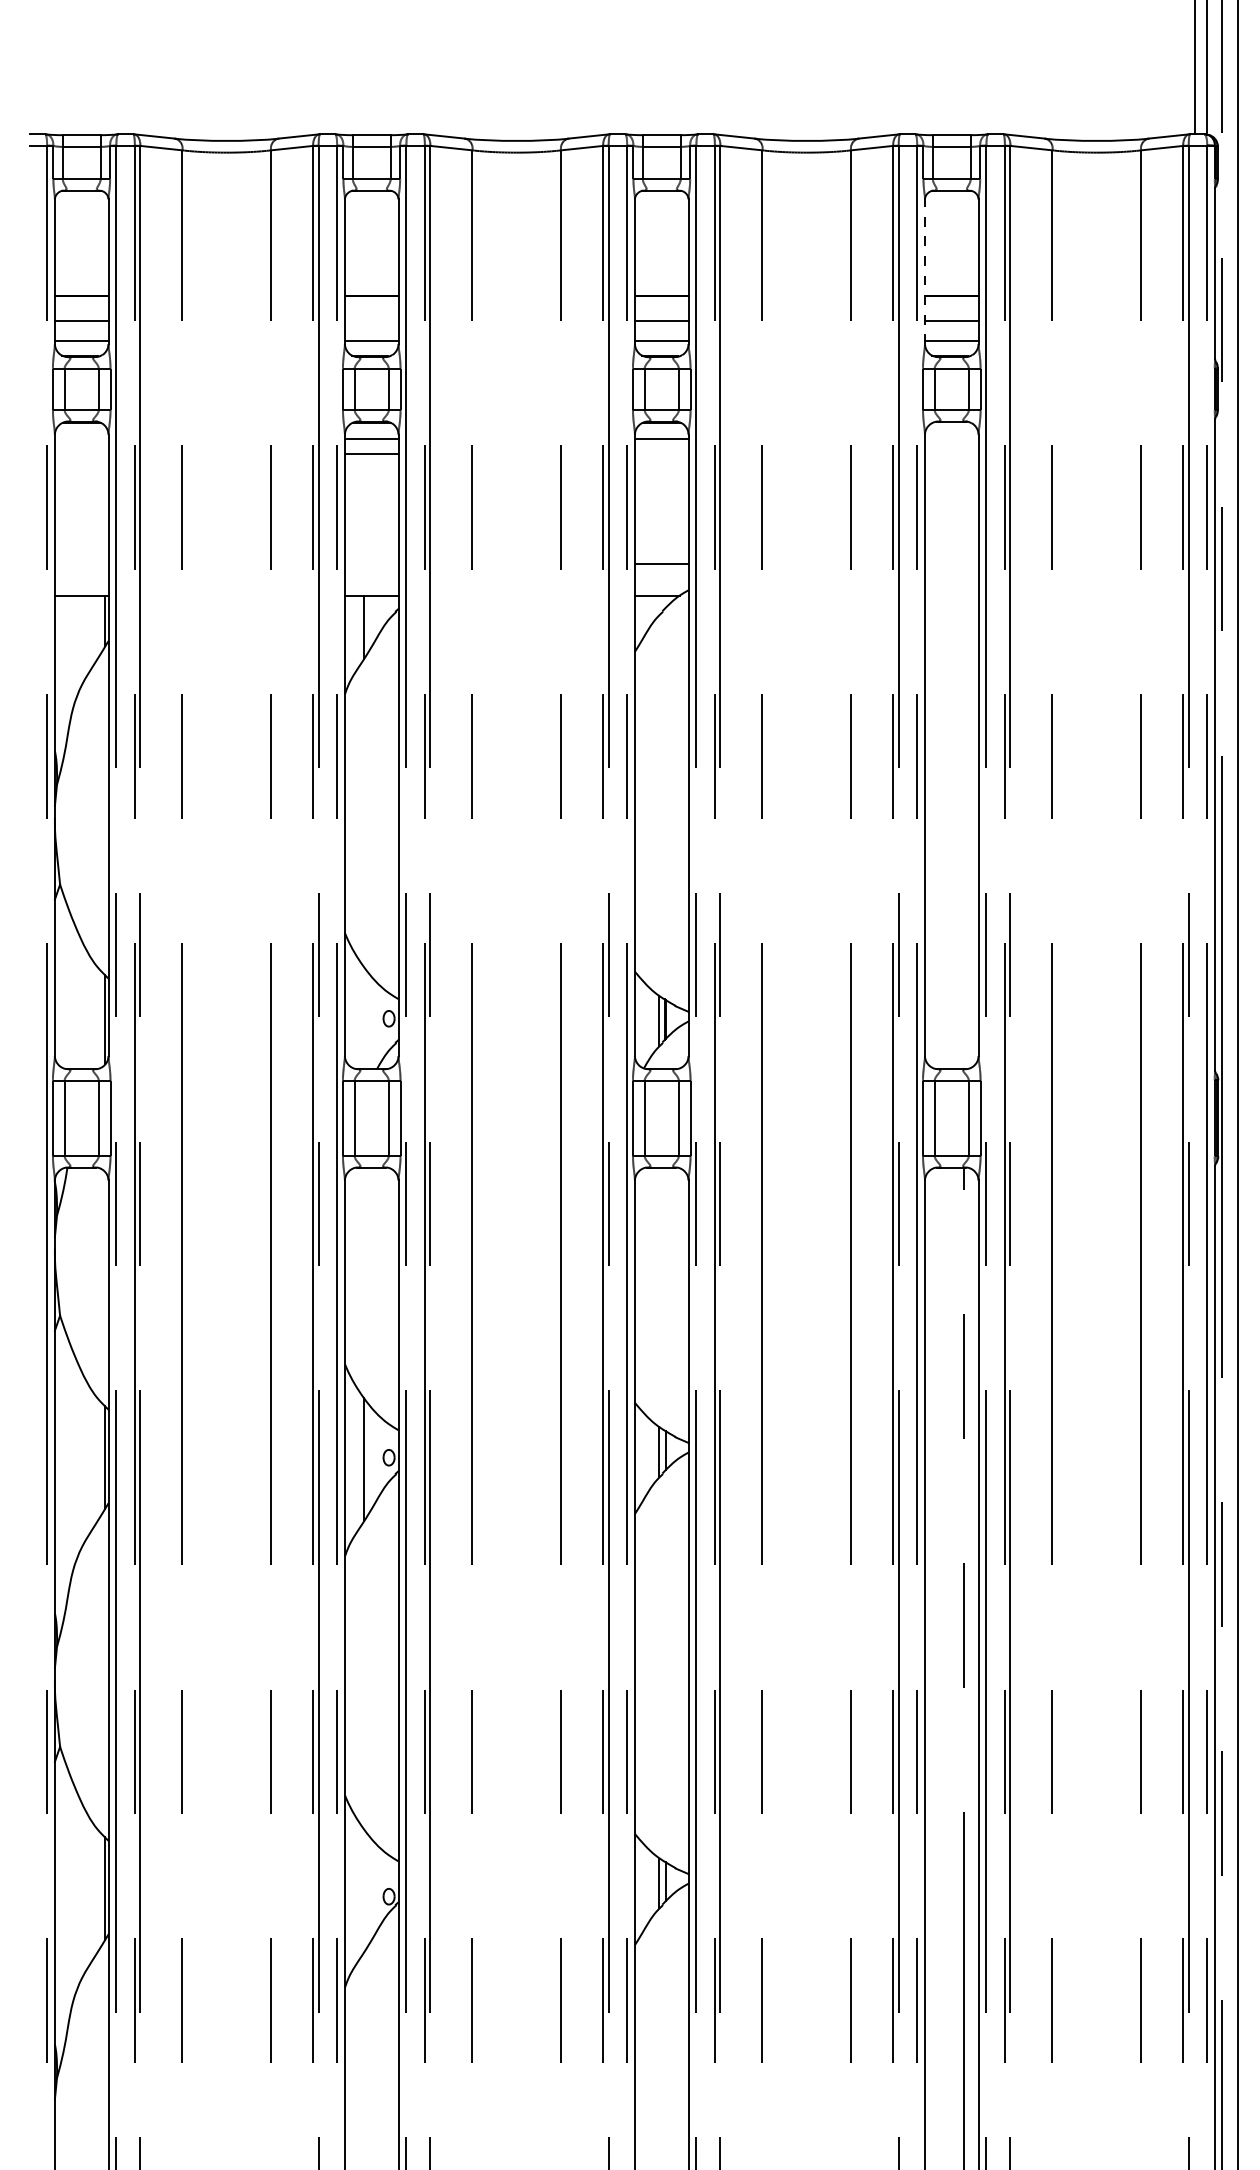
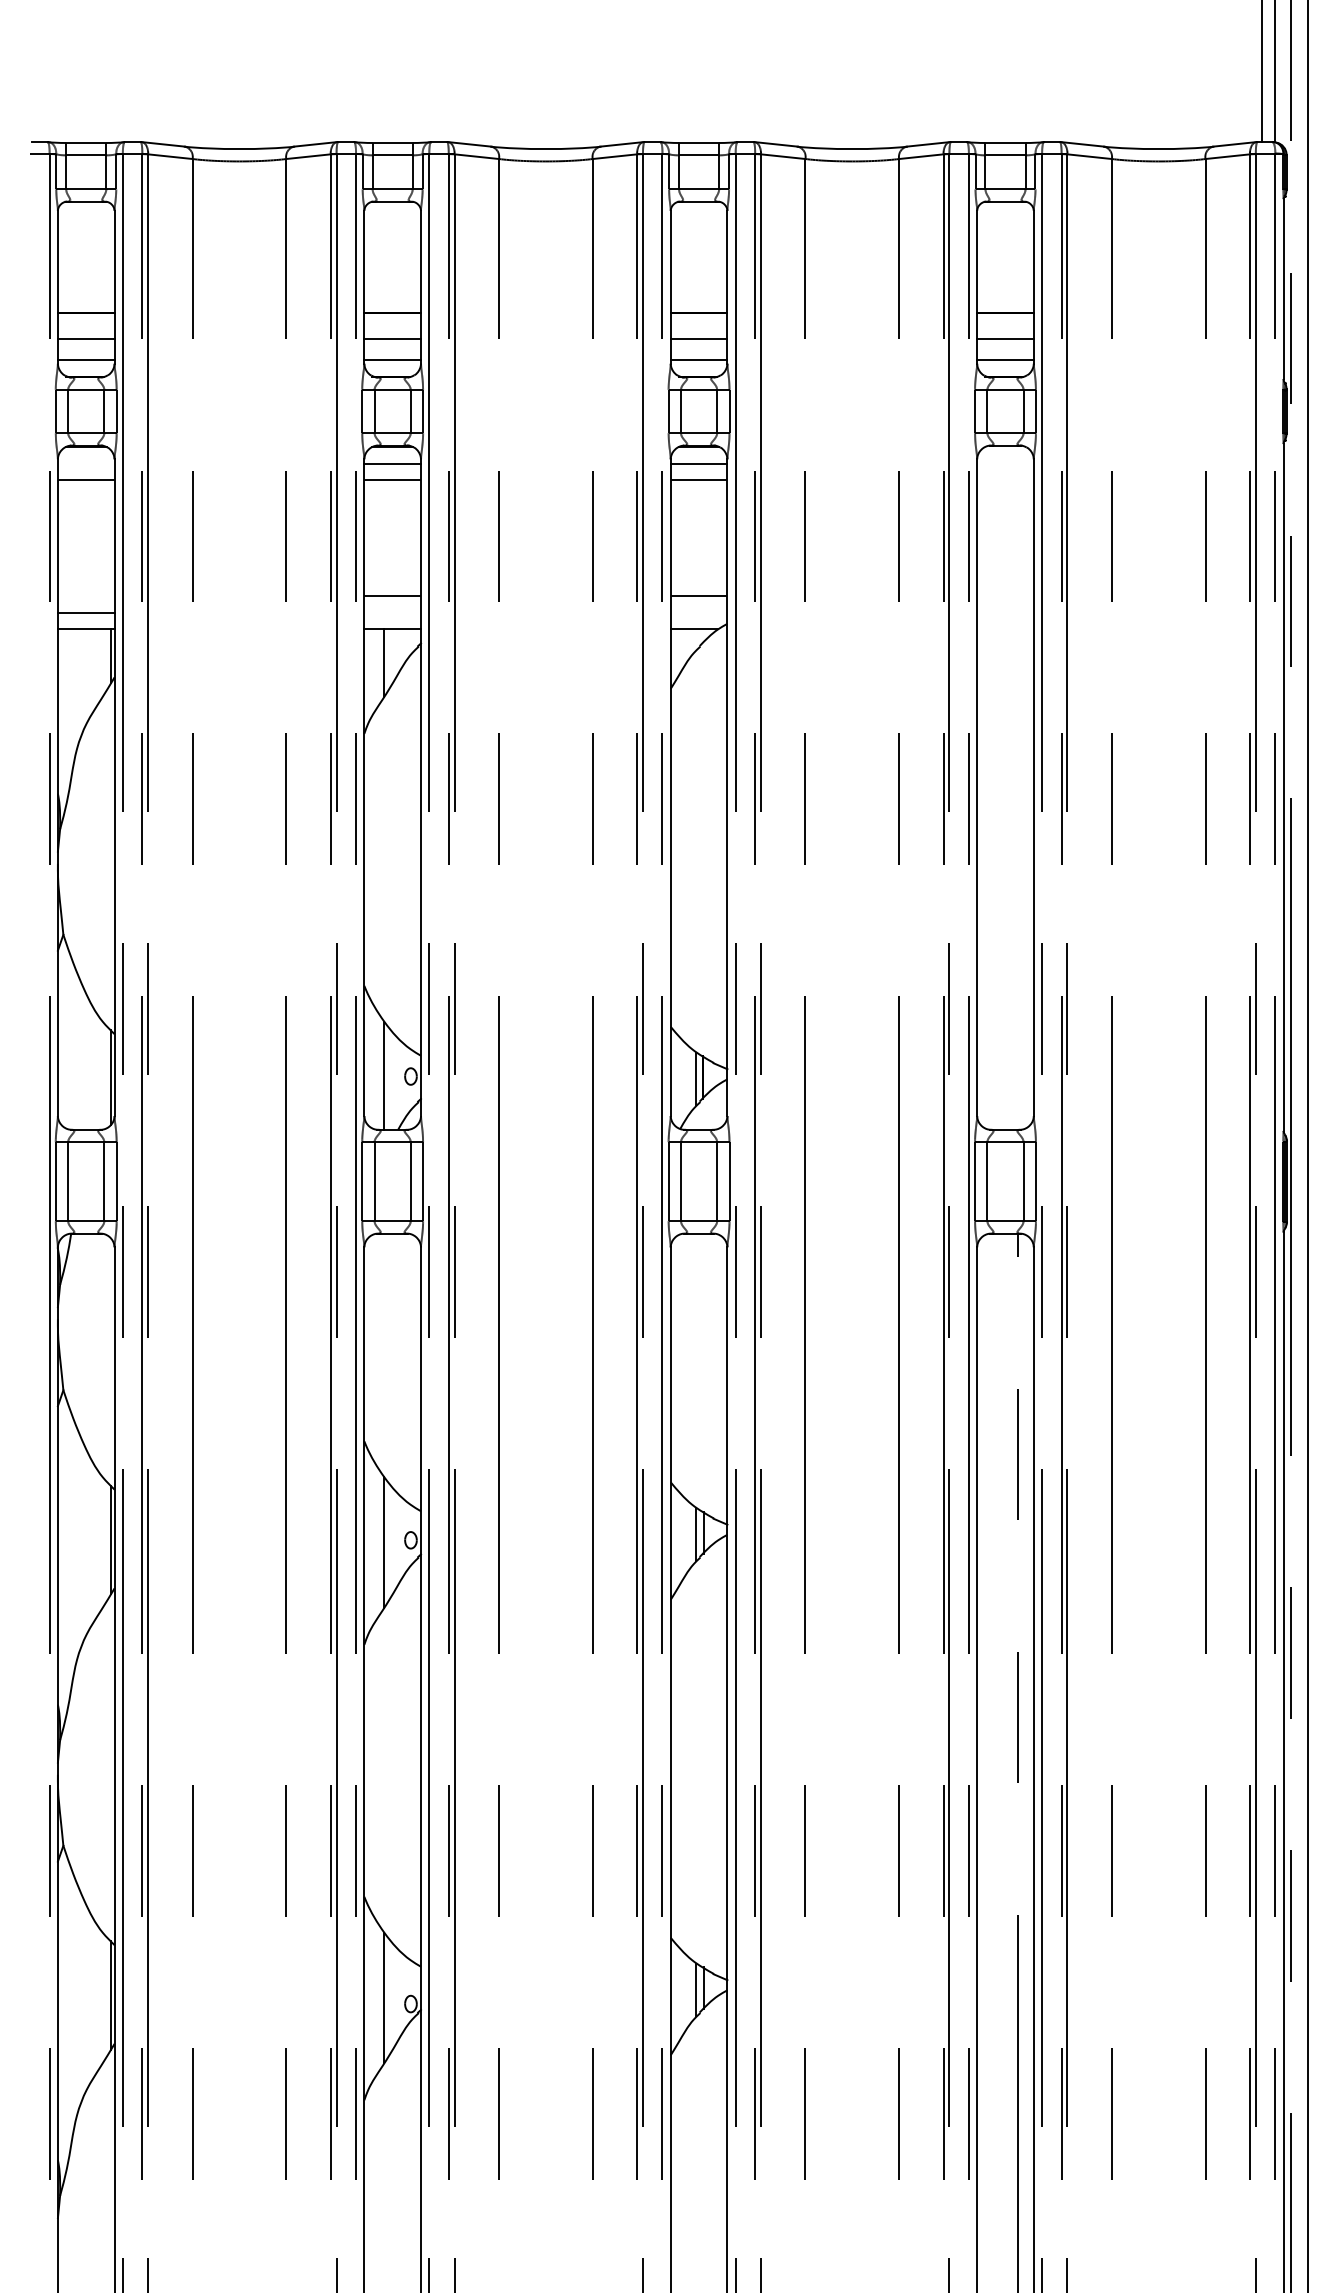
line: (925, 271) -> (977, 287), dashed -> solid
line: (371, 320) -> (392, 338), added
line: (81, 454) -> (85, 480), added
line: (661, 454) -> (698, 480), added
line: (371, 564) -> (392, 596), added
line: (81, 579) -> (85, 612), added
line: (364, 1017) -> (384, 1075), added
line: (364, 1890) -> (384, 1997), added

